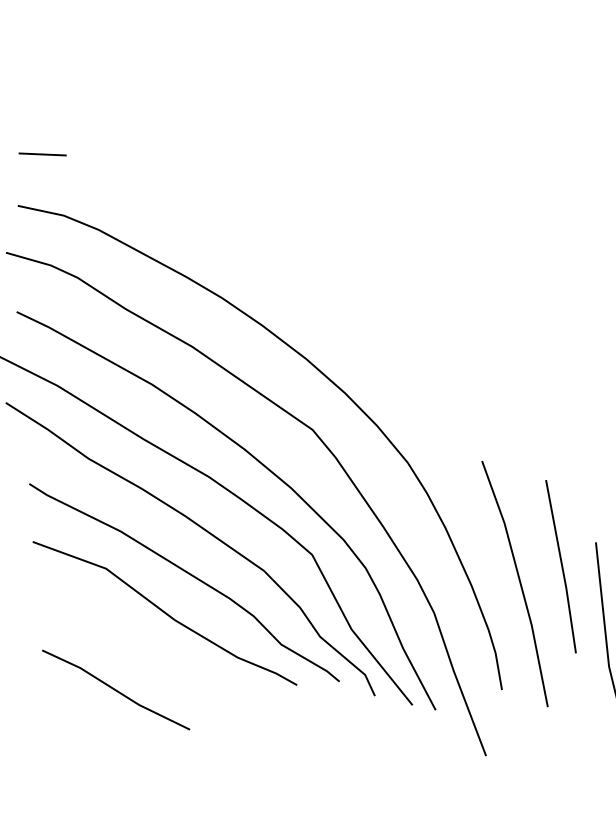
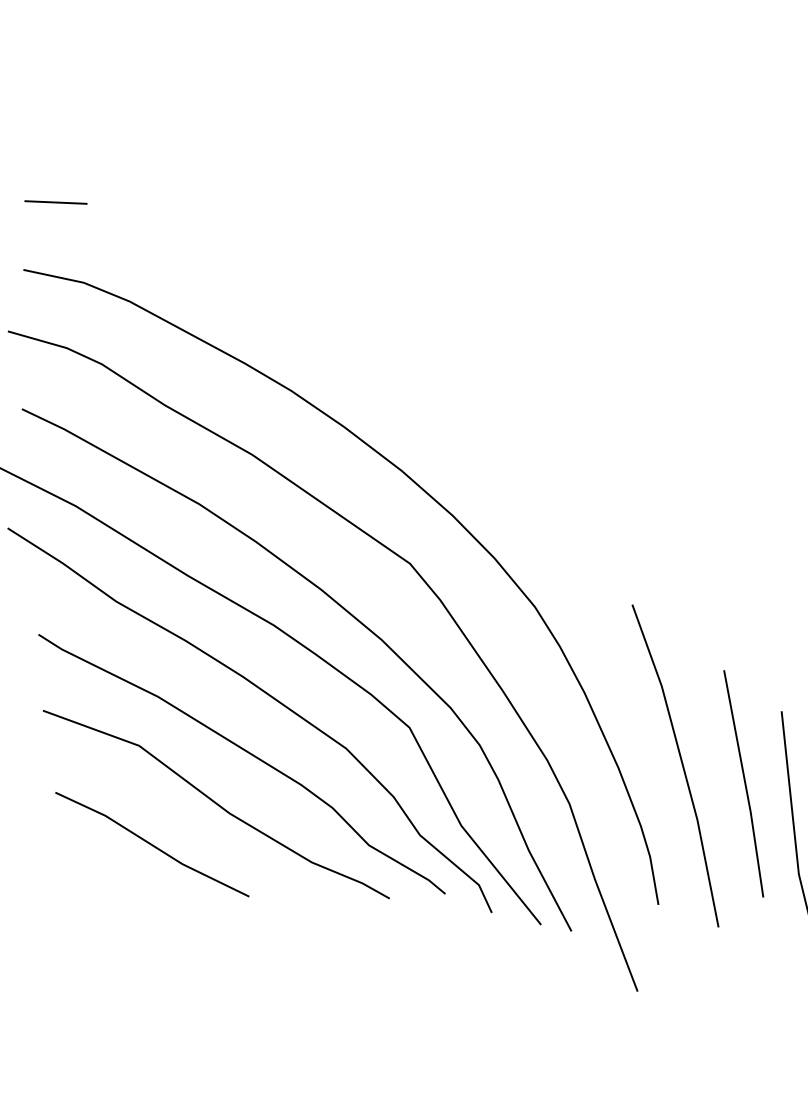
line: (561, 566) -> (744, 783), moved
line: (116, 689) -> (152, 843), moved

